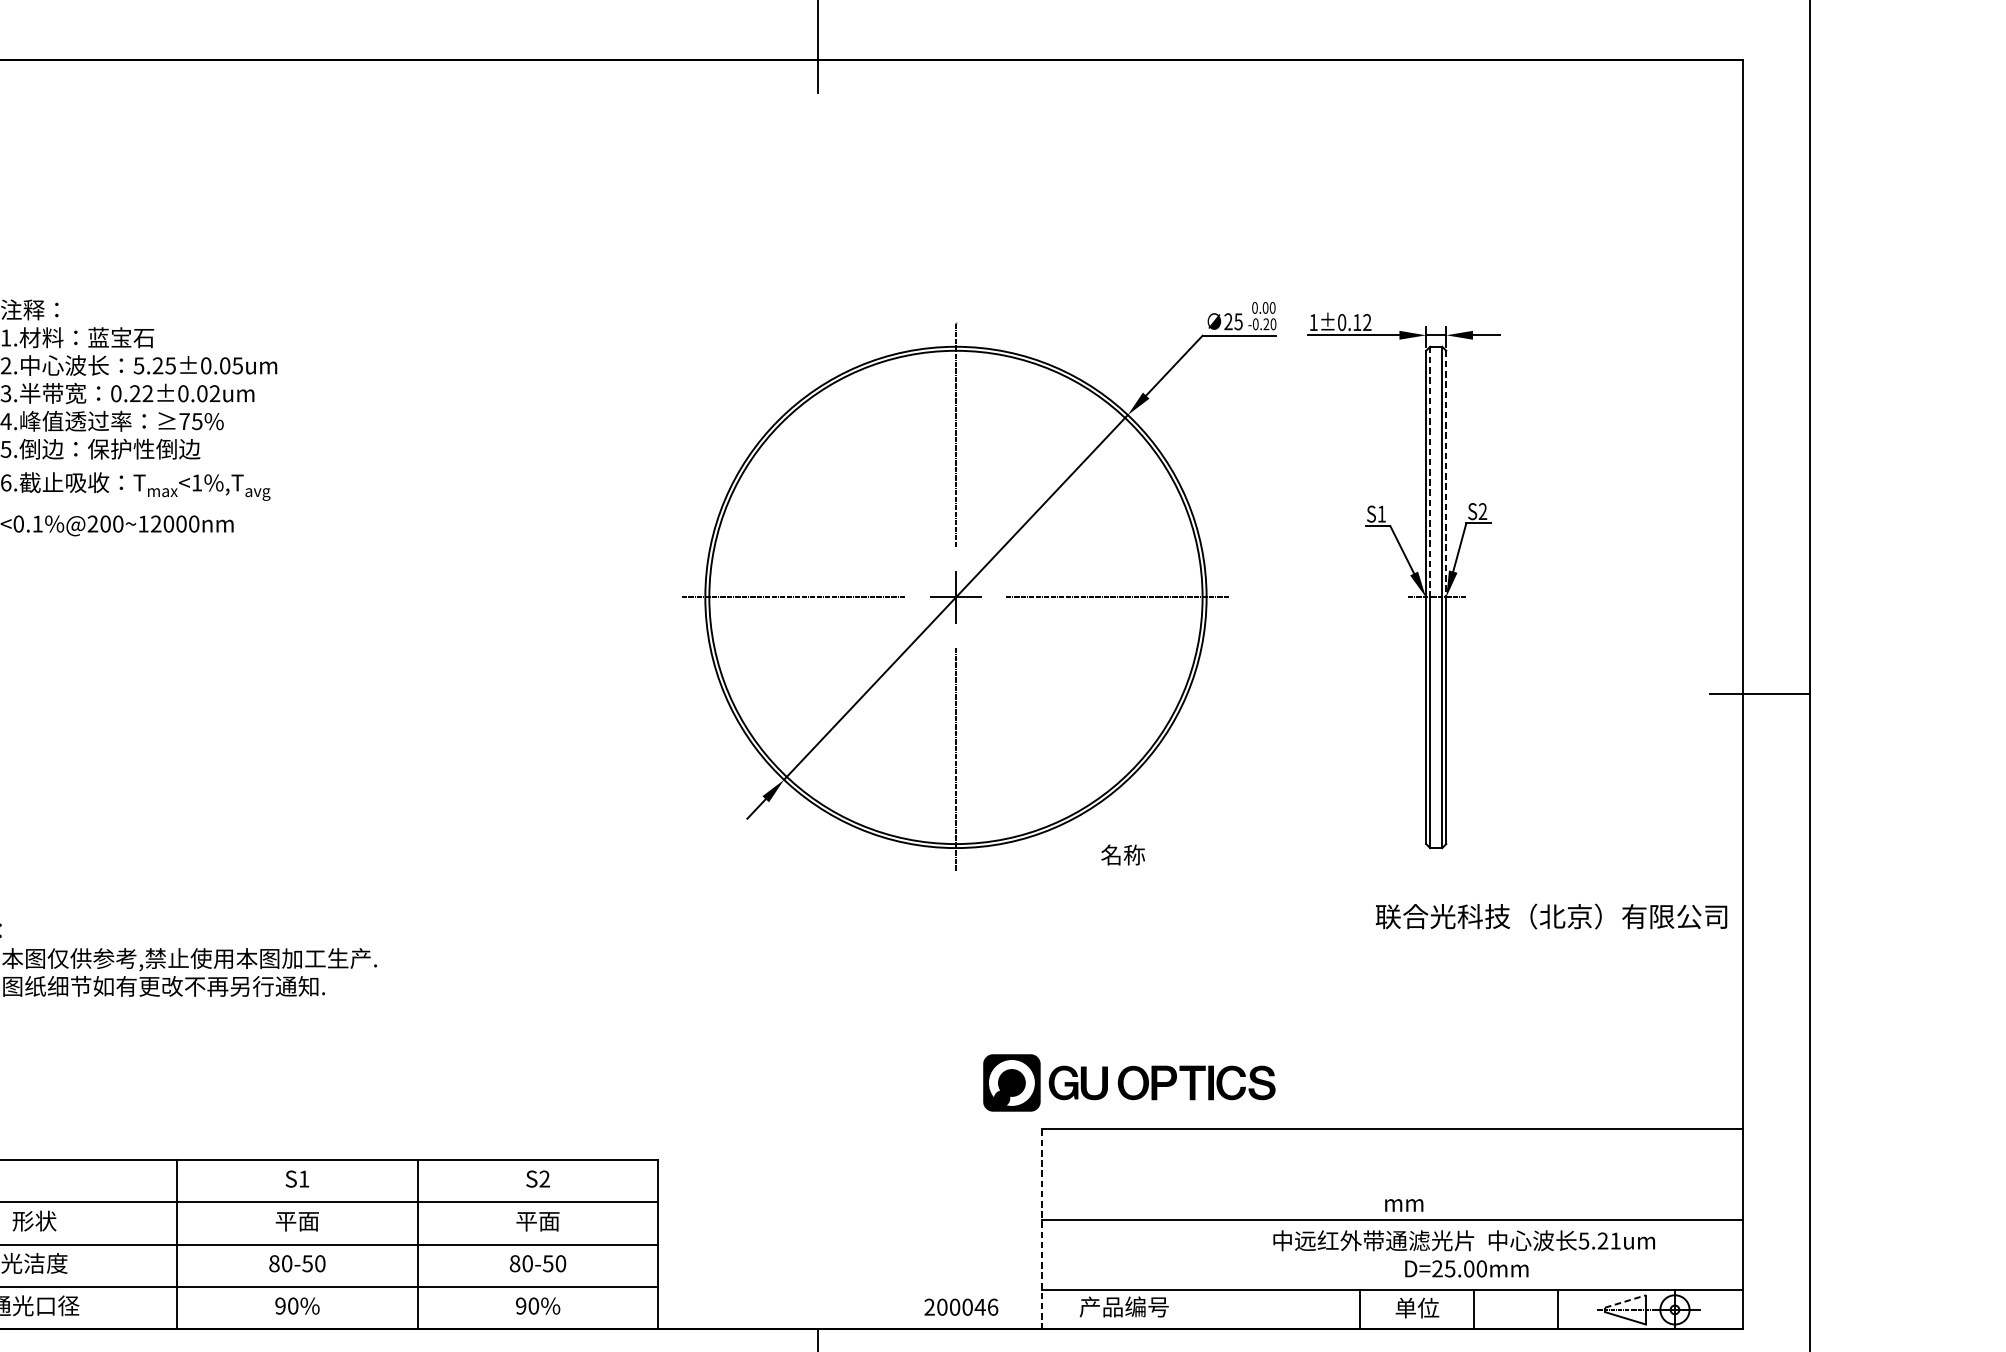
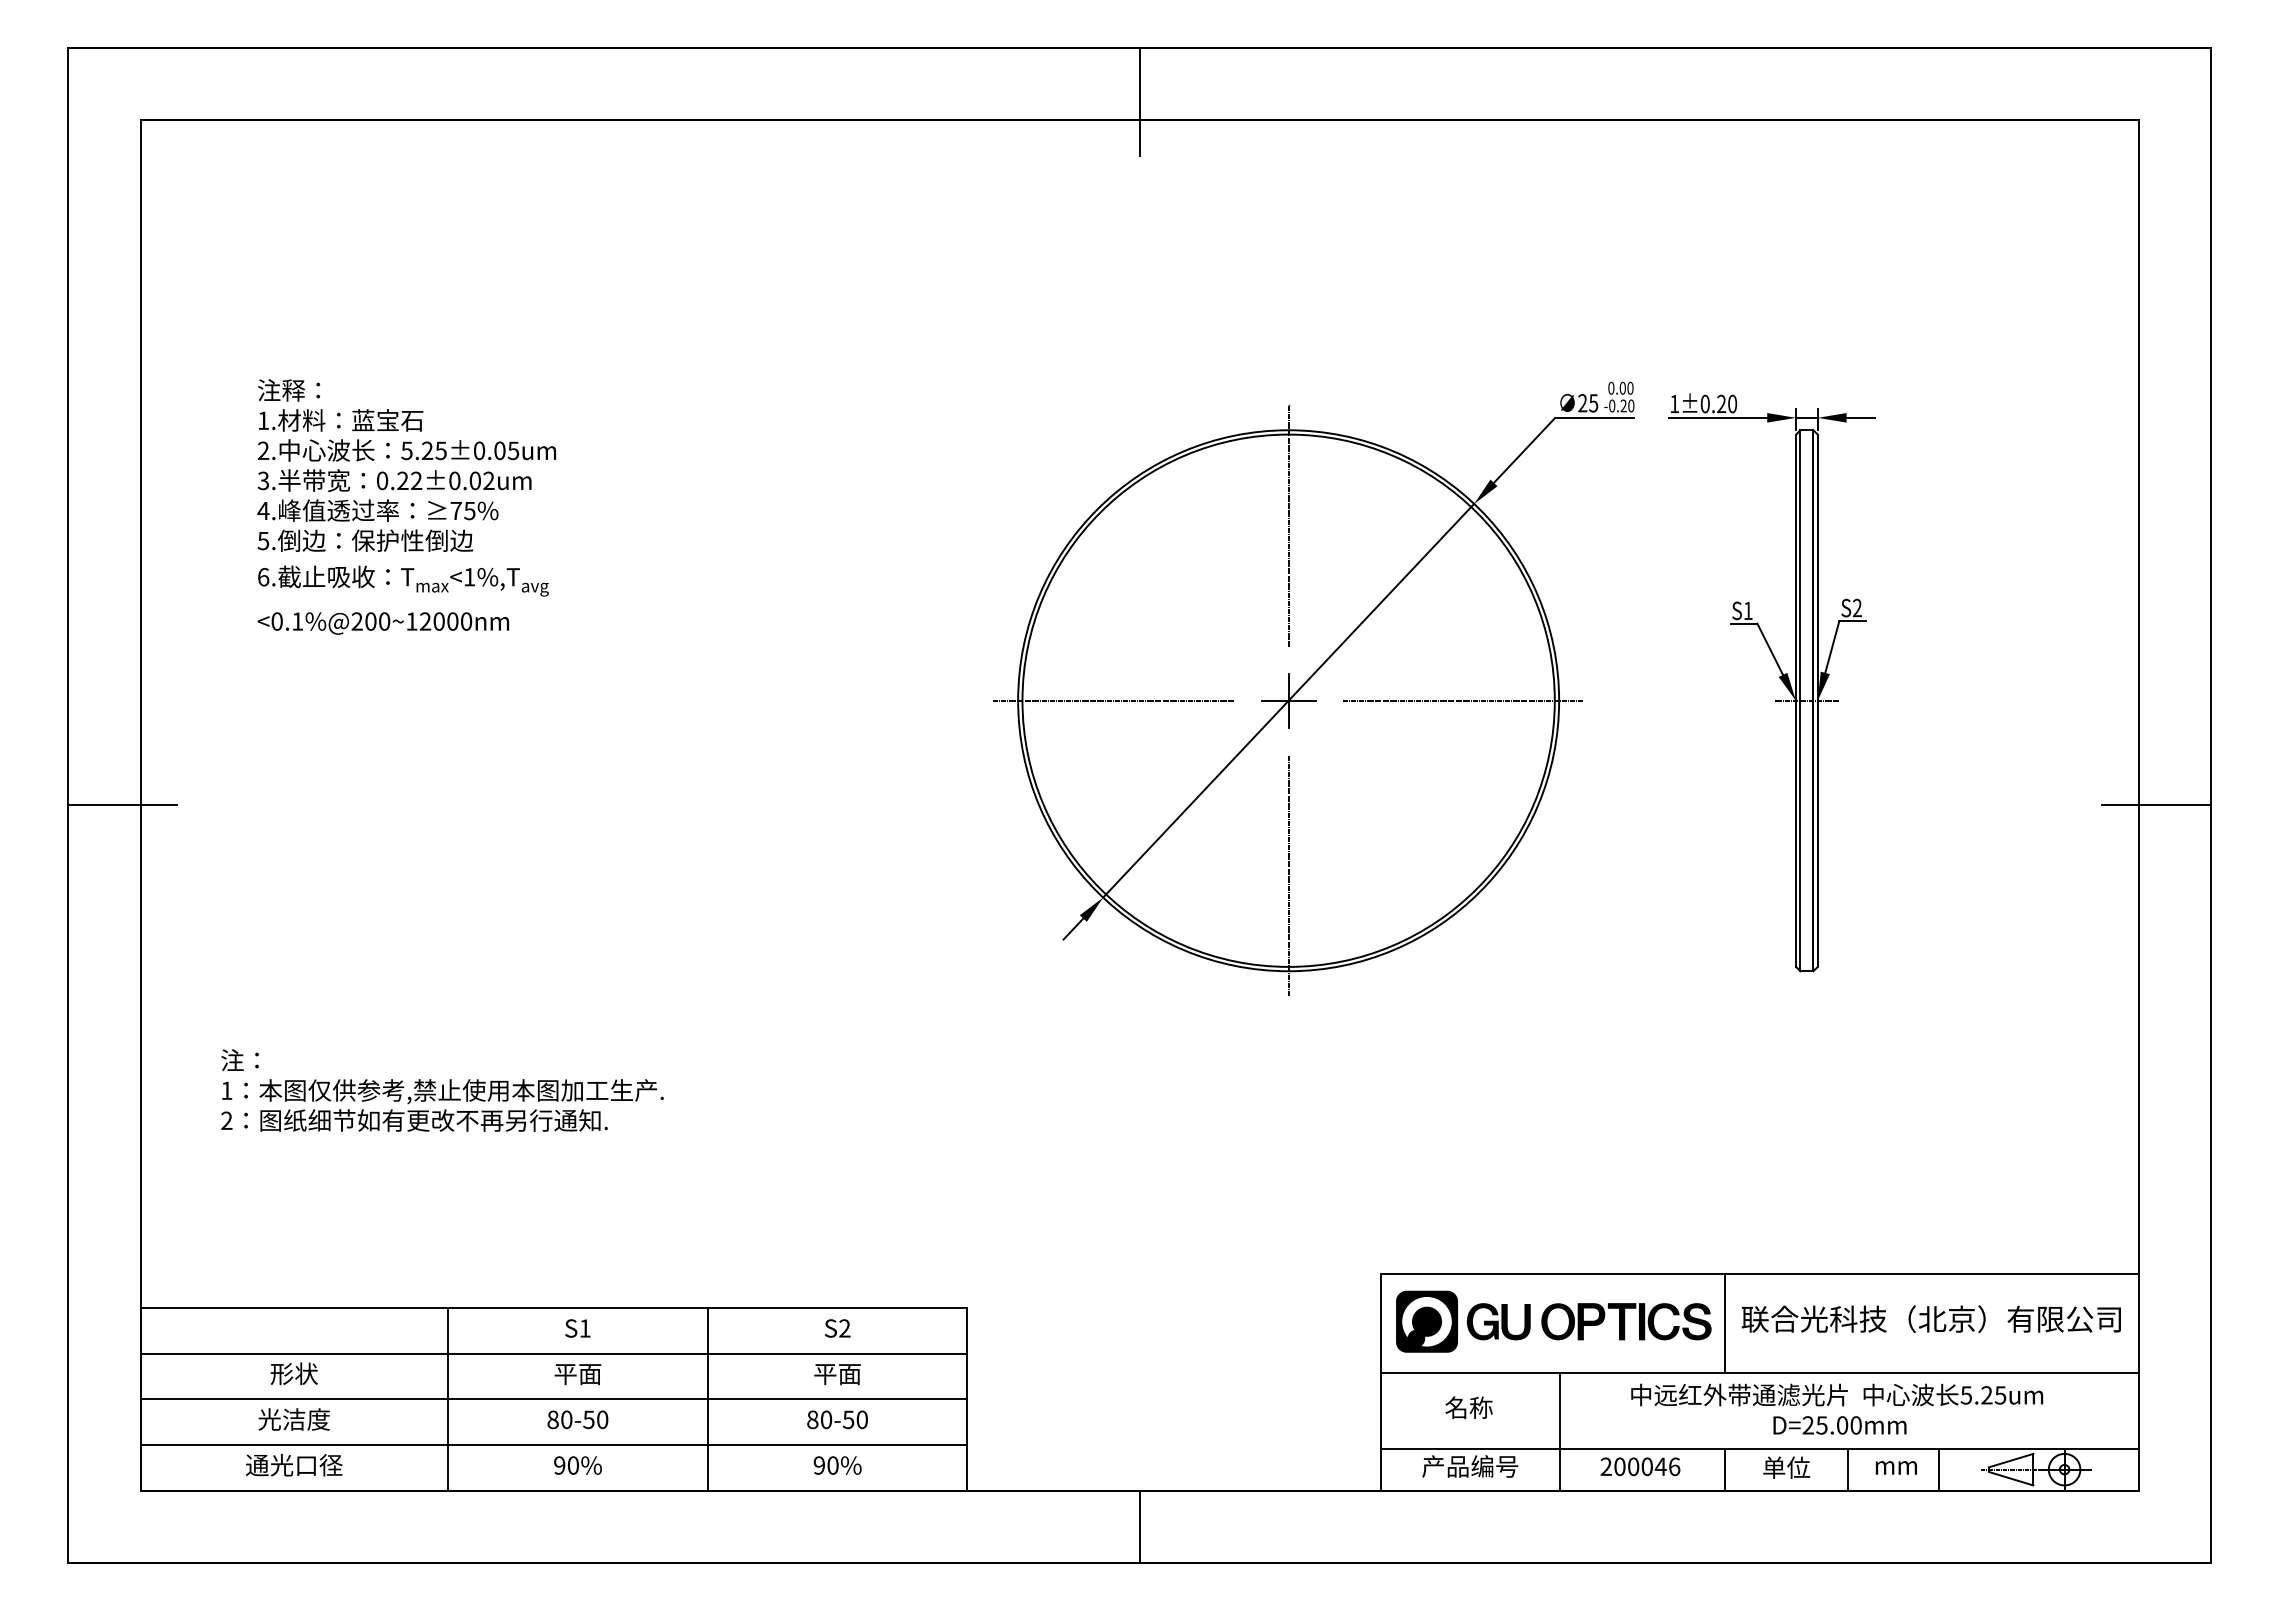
text: (1362, 322) -> (1727, 403), 1±0.12 -> 1±0.20
line: (1430, 473) -> (1800, 566), dashed -> solid
line: (1446, 474) -> (1817, 568), dashed -> solid
text: (1122, 854) -> (1468, 1407), moved
text: (1550, 915) -> (1930, 1318), moved
part: (1129, 1082) -> (1553, 1321), moved
line: (1359, 1174) -> (1724, 1323), added
text: (1403, 1205) -> (1895, 1467), moved
line: (1042, 1229) -> (1381, 1382), dashed -> solid
text: (1615, 1241) -> (2000, 1395), 5.21um -> 5.25um
line: (1206, 1274) -> (1559, 1431), added
line: (1625, 1301) -> (2011, 1460), dashed -> solid
text: (961, 1306) -> (1640, 1466), moved

